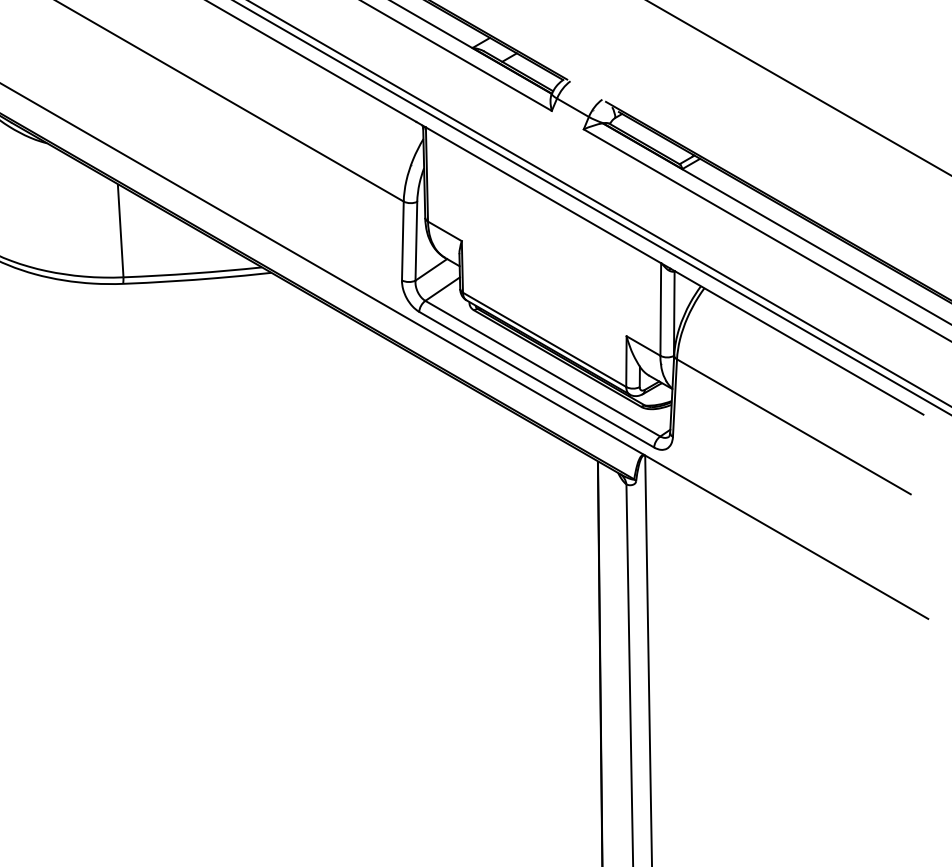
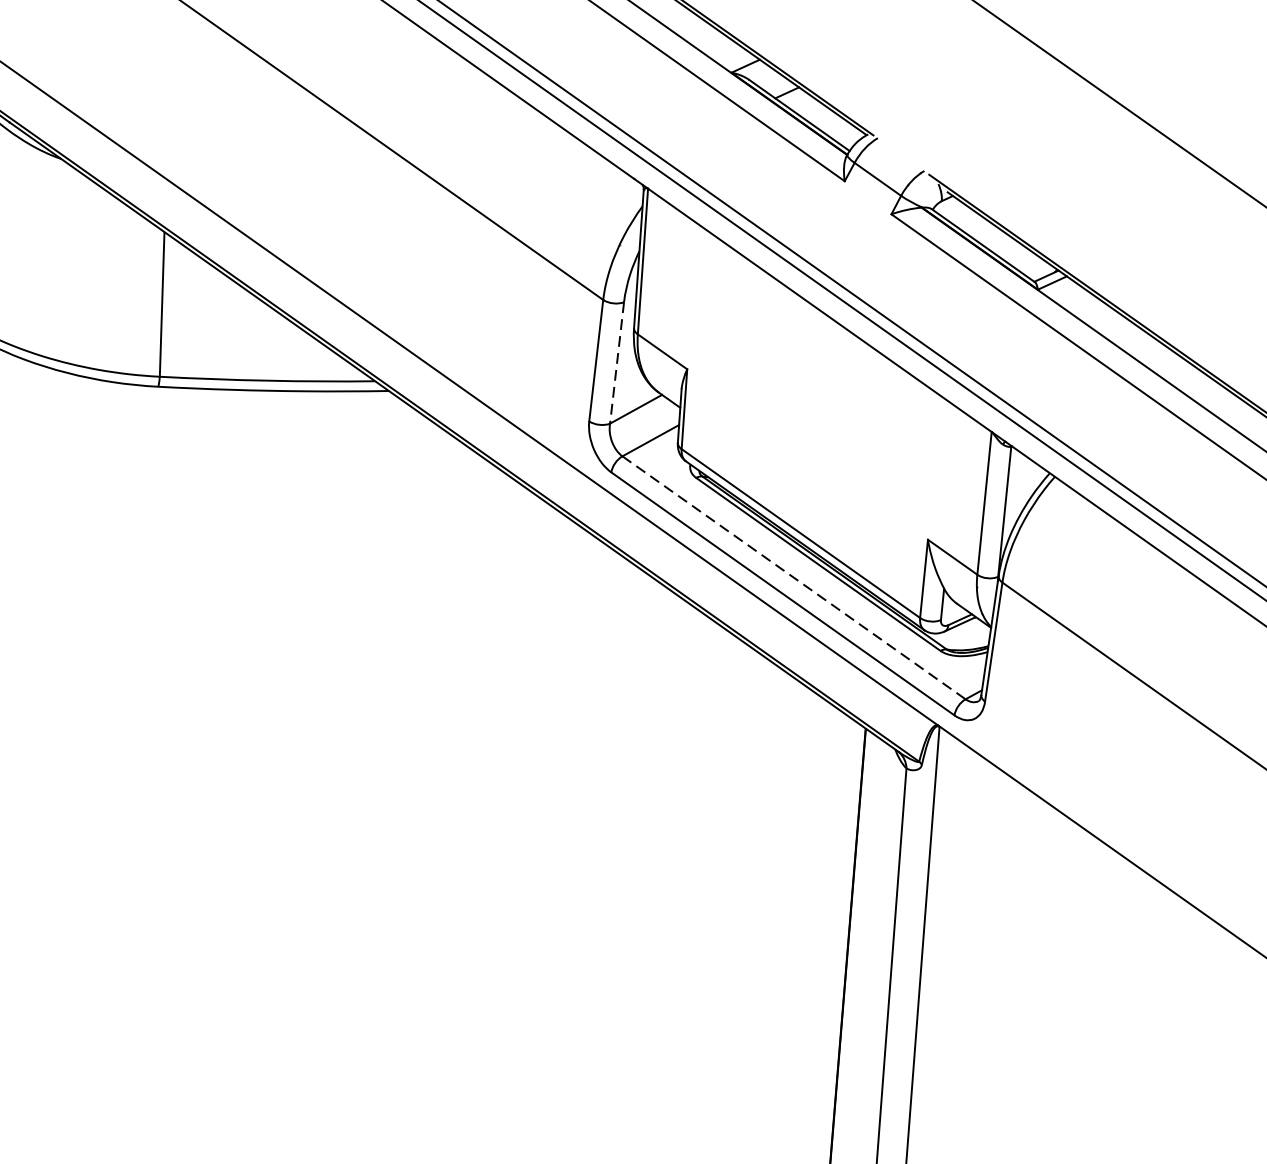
line: (416, 241) -> (617, 363), solid -> dashed
line: (542, 368) -> (793, 577), solid -> dashed

